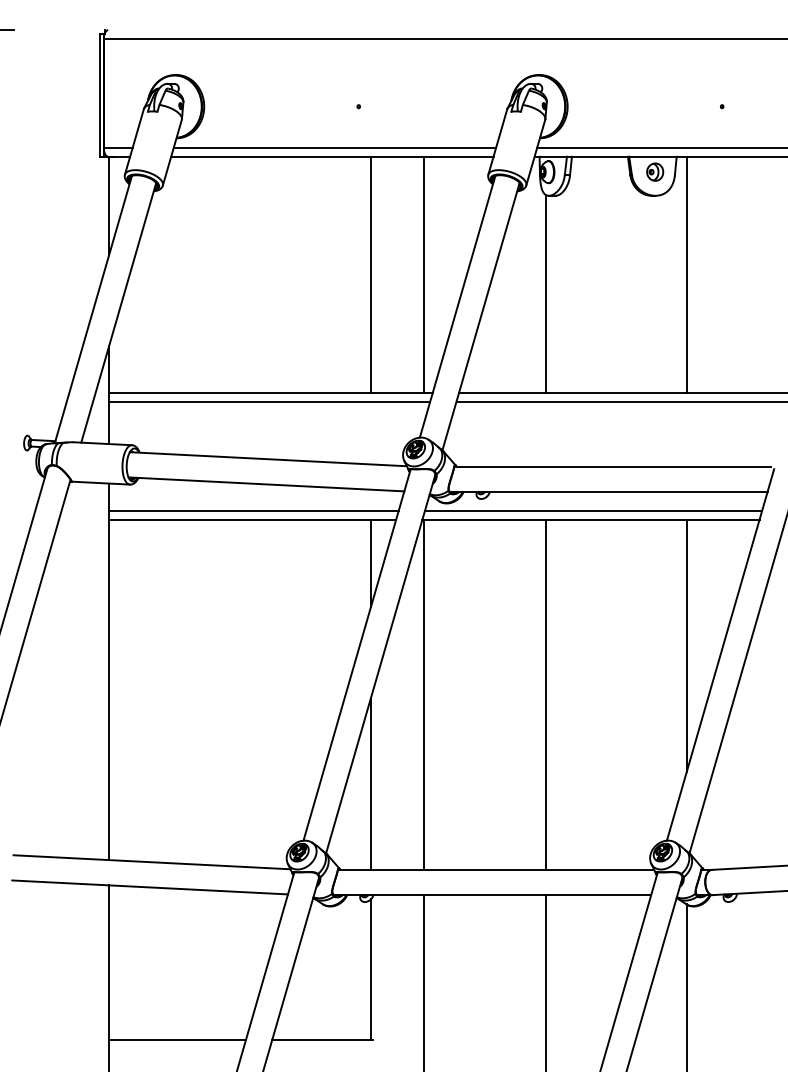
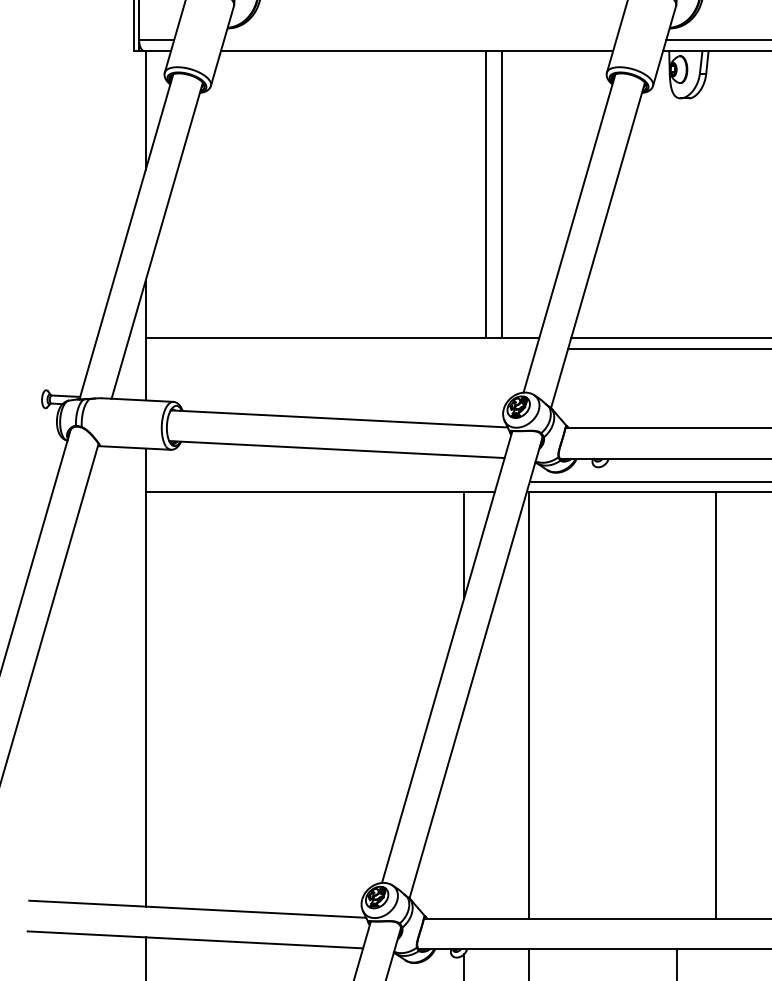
line: (334, 148) -> (419, 40), removed
line: (371, 274) -> (502, 194), moved
line: (424, 274) -> (486, 194), moved
line: (546, 294) -> (677, 218), removed
line: (269, 401) -> (340, 348), removed
line: (253, 510) -> (321, 481), removed
line: (546, 694) -> (716, 705), moved
line: (371, 783) -> (464, 813), removed

